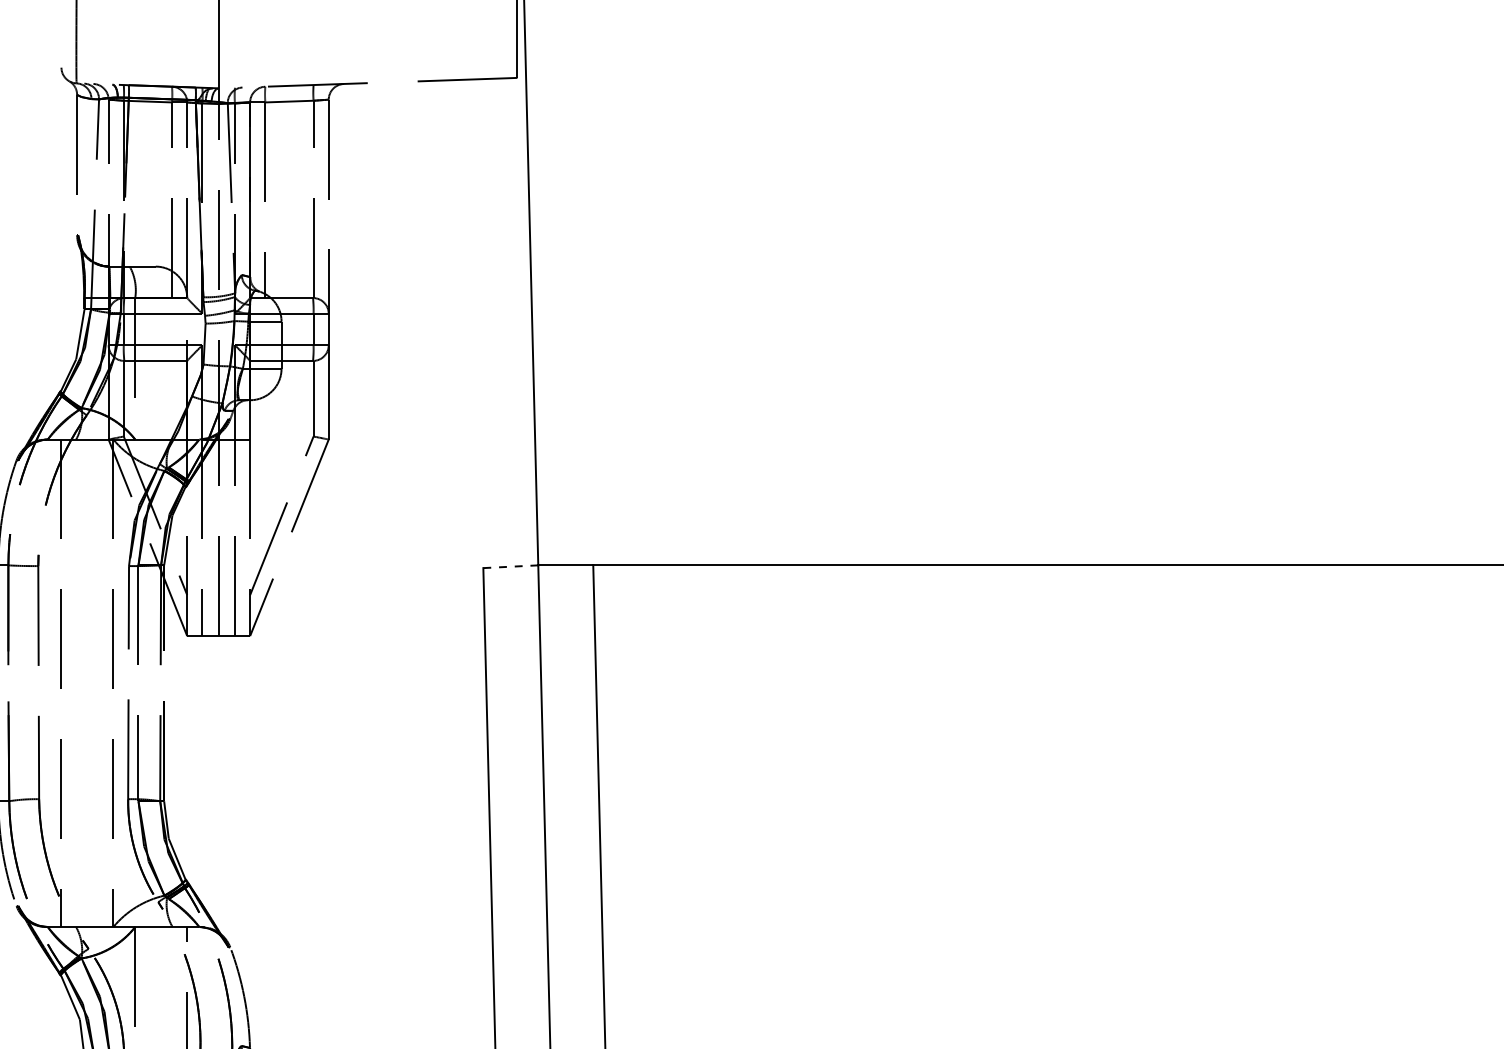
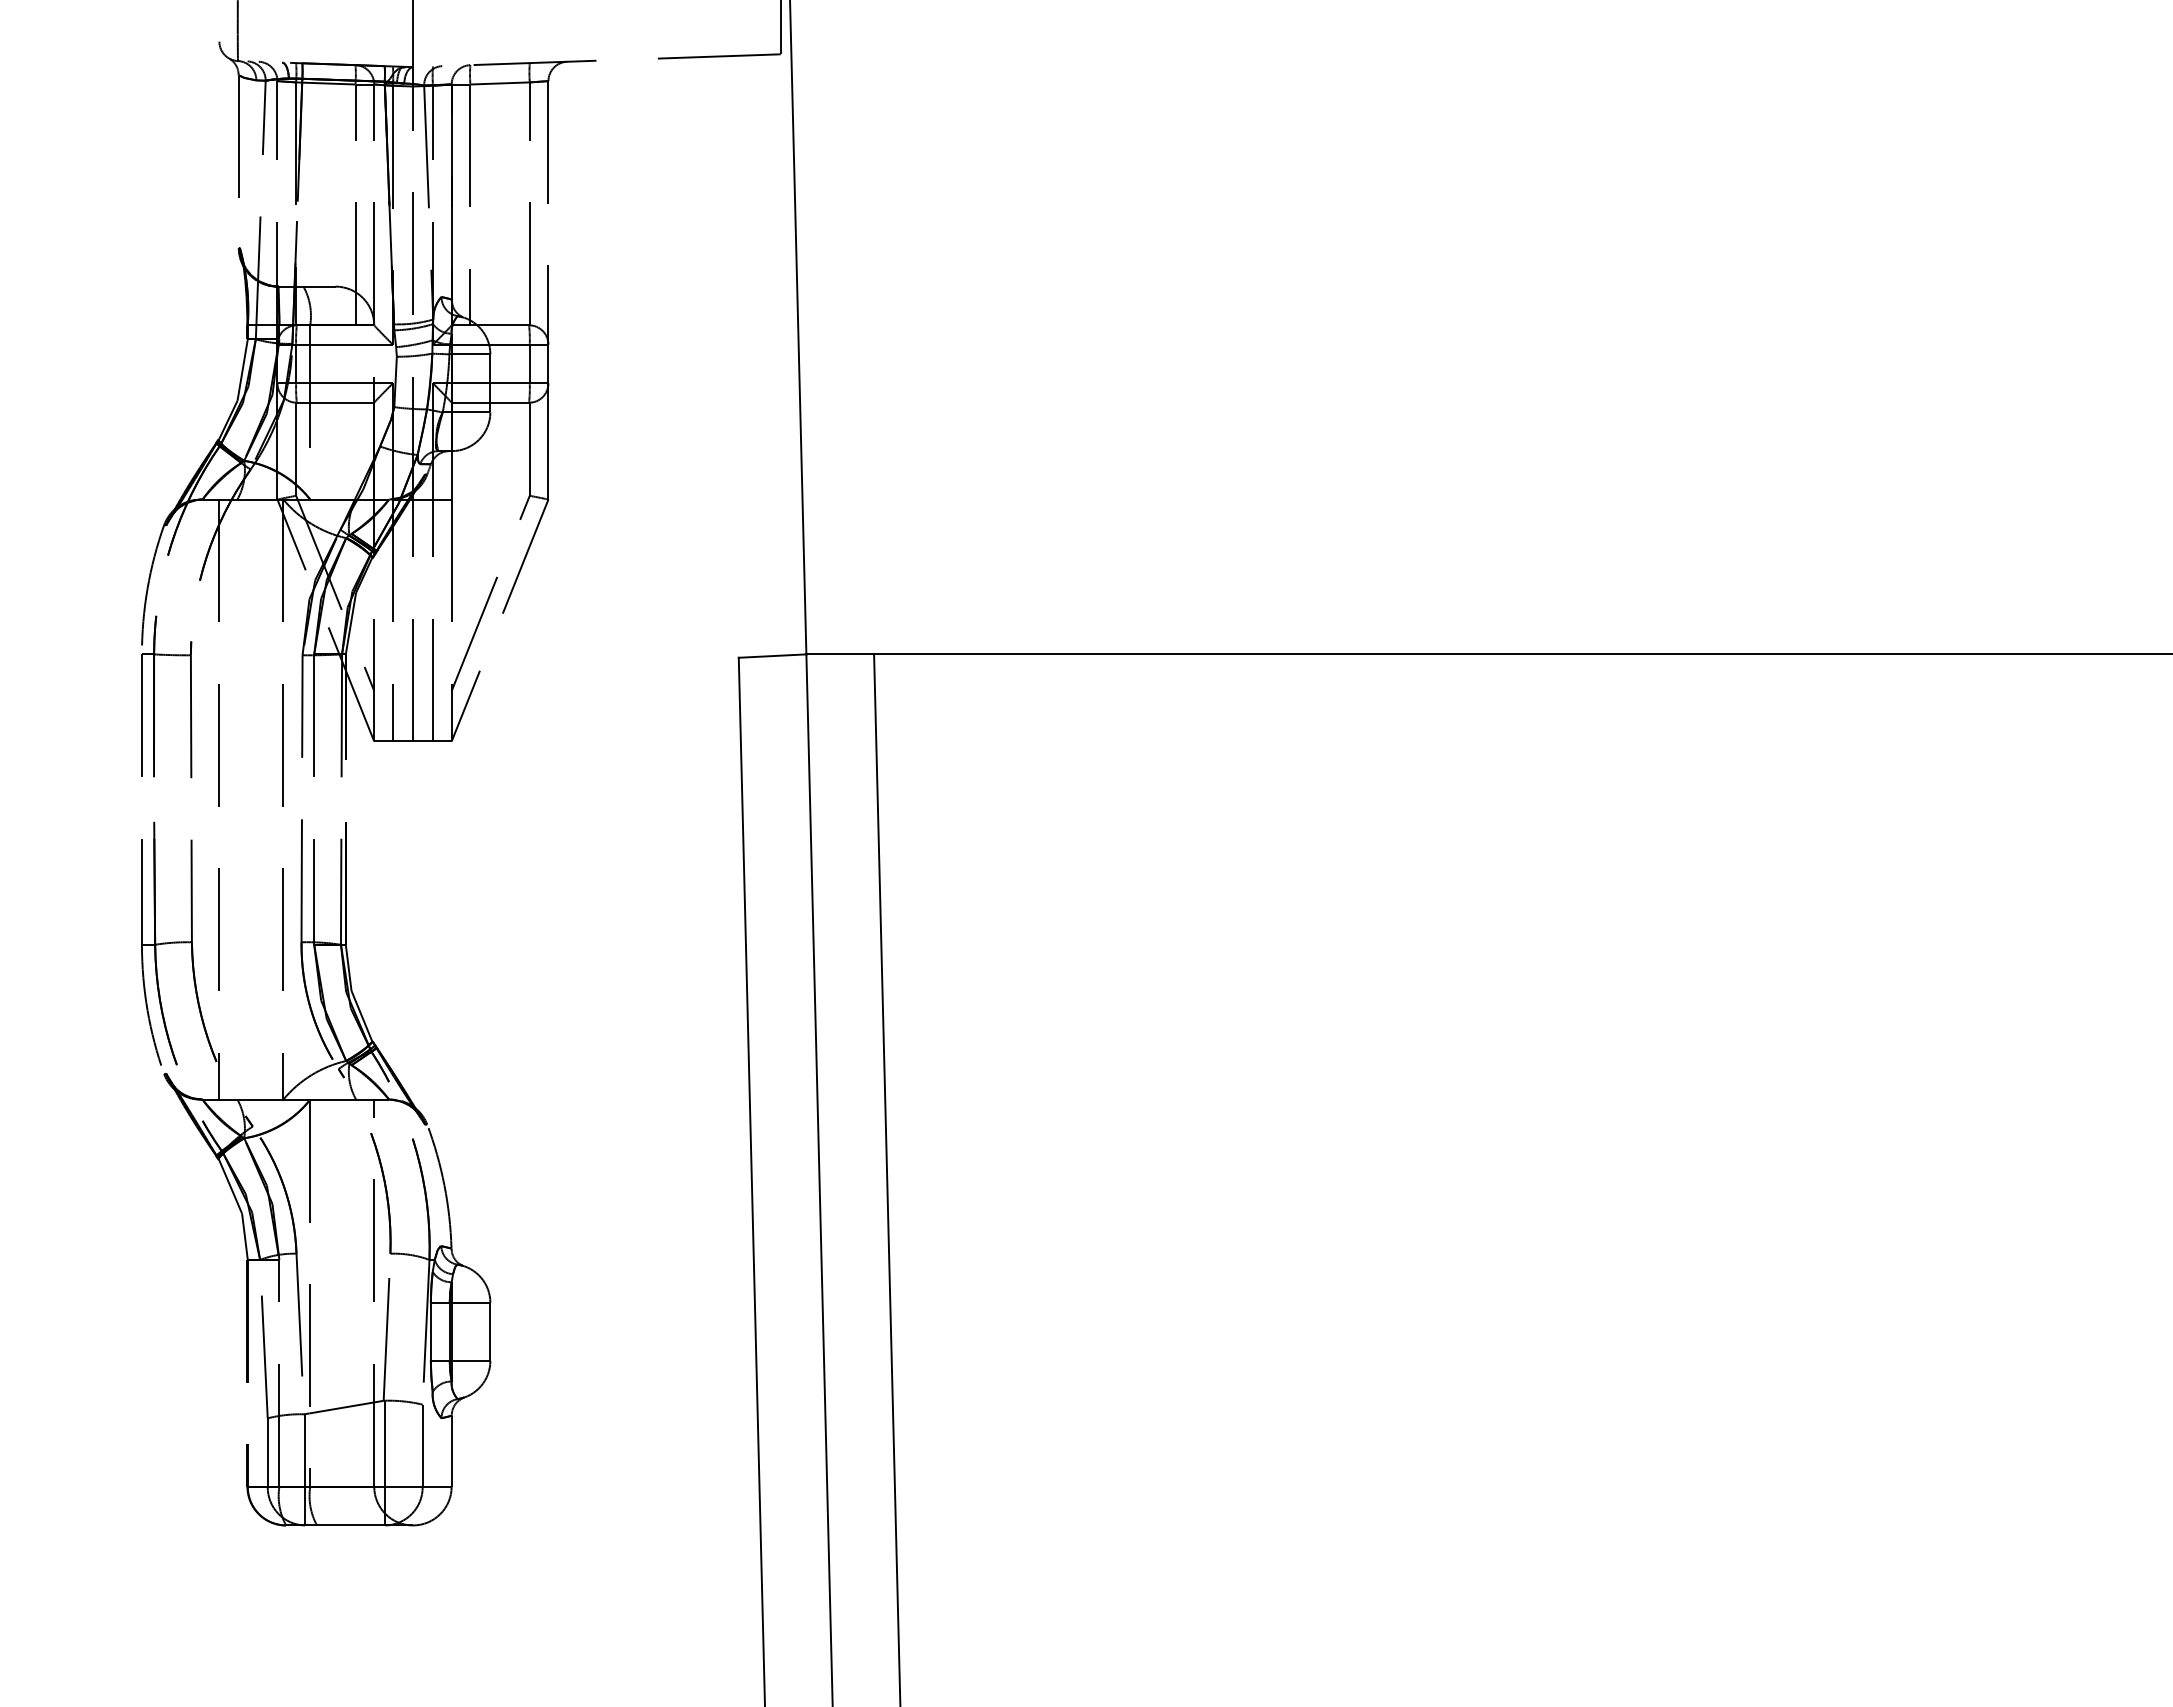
line: (510, 567) -> (772, 656), dashed -> solid

